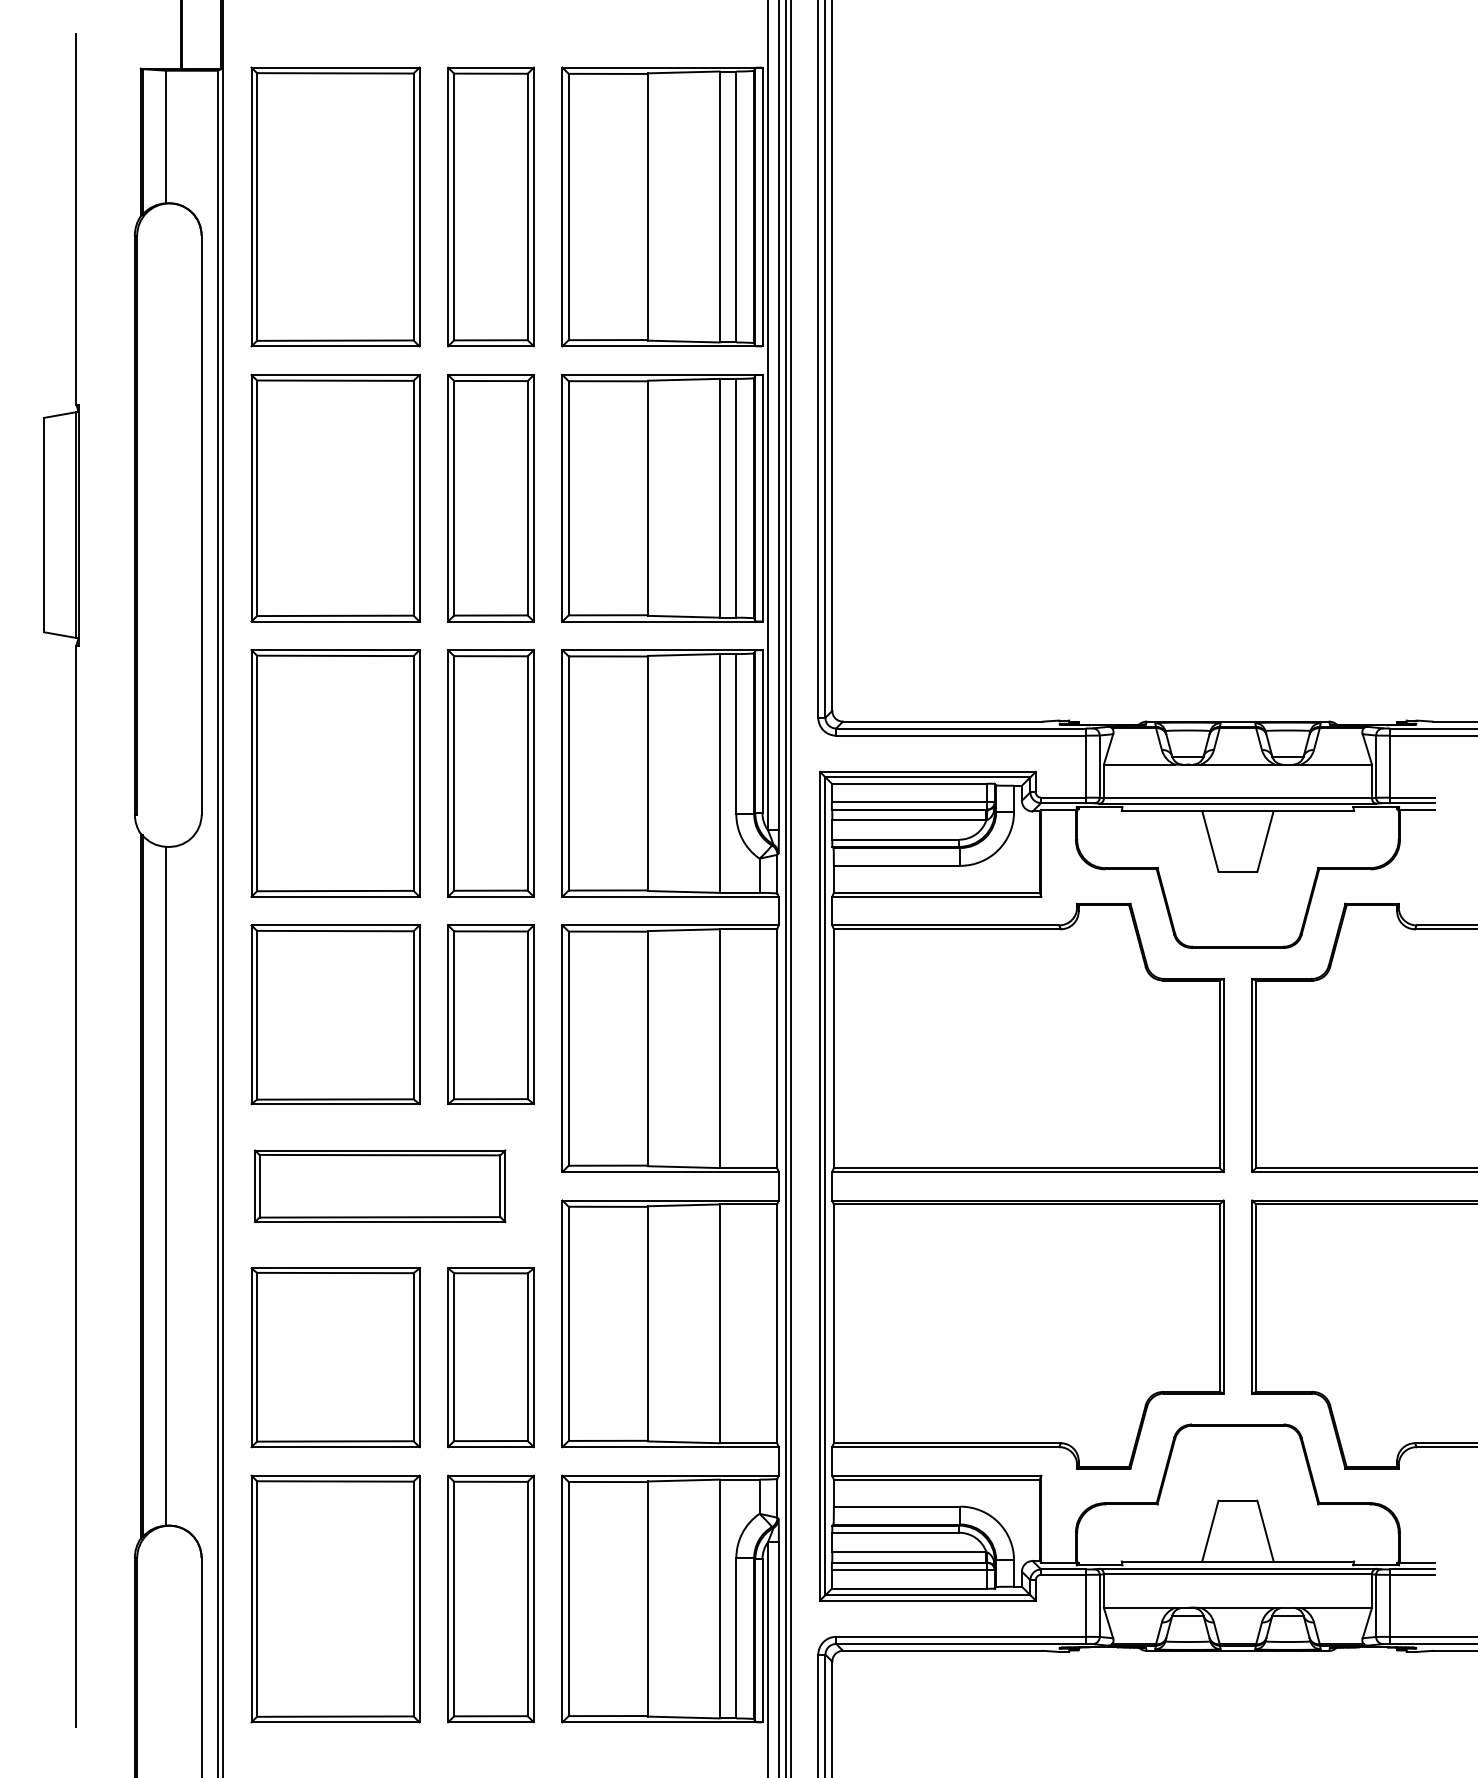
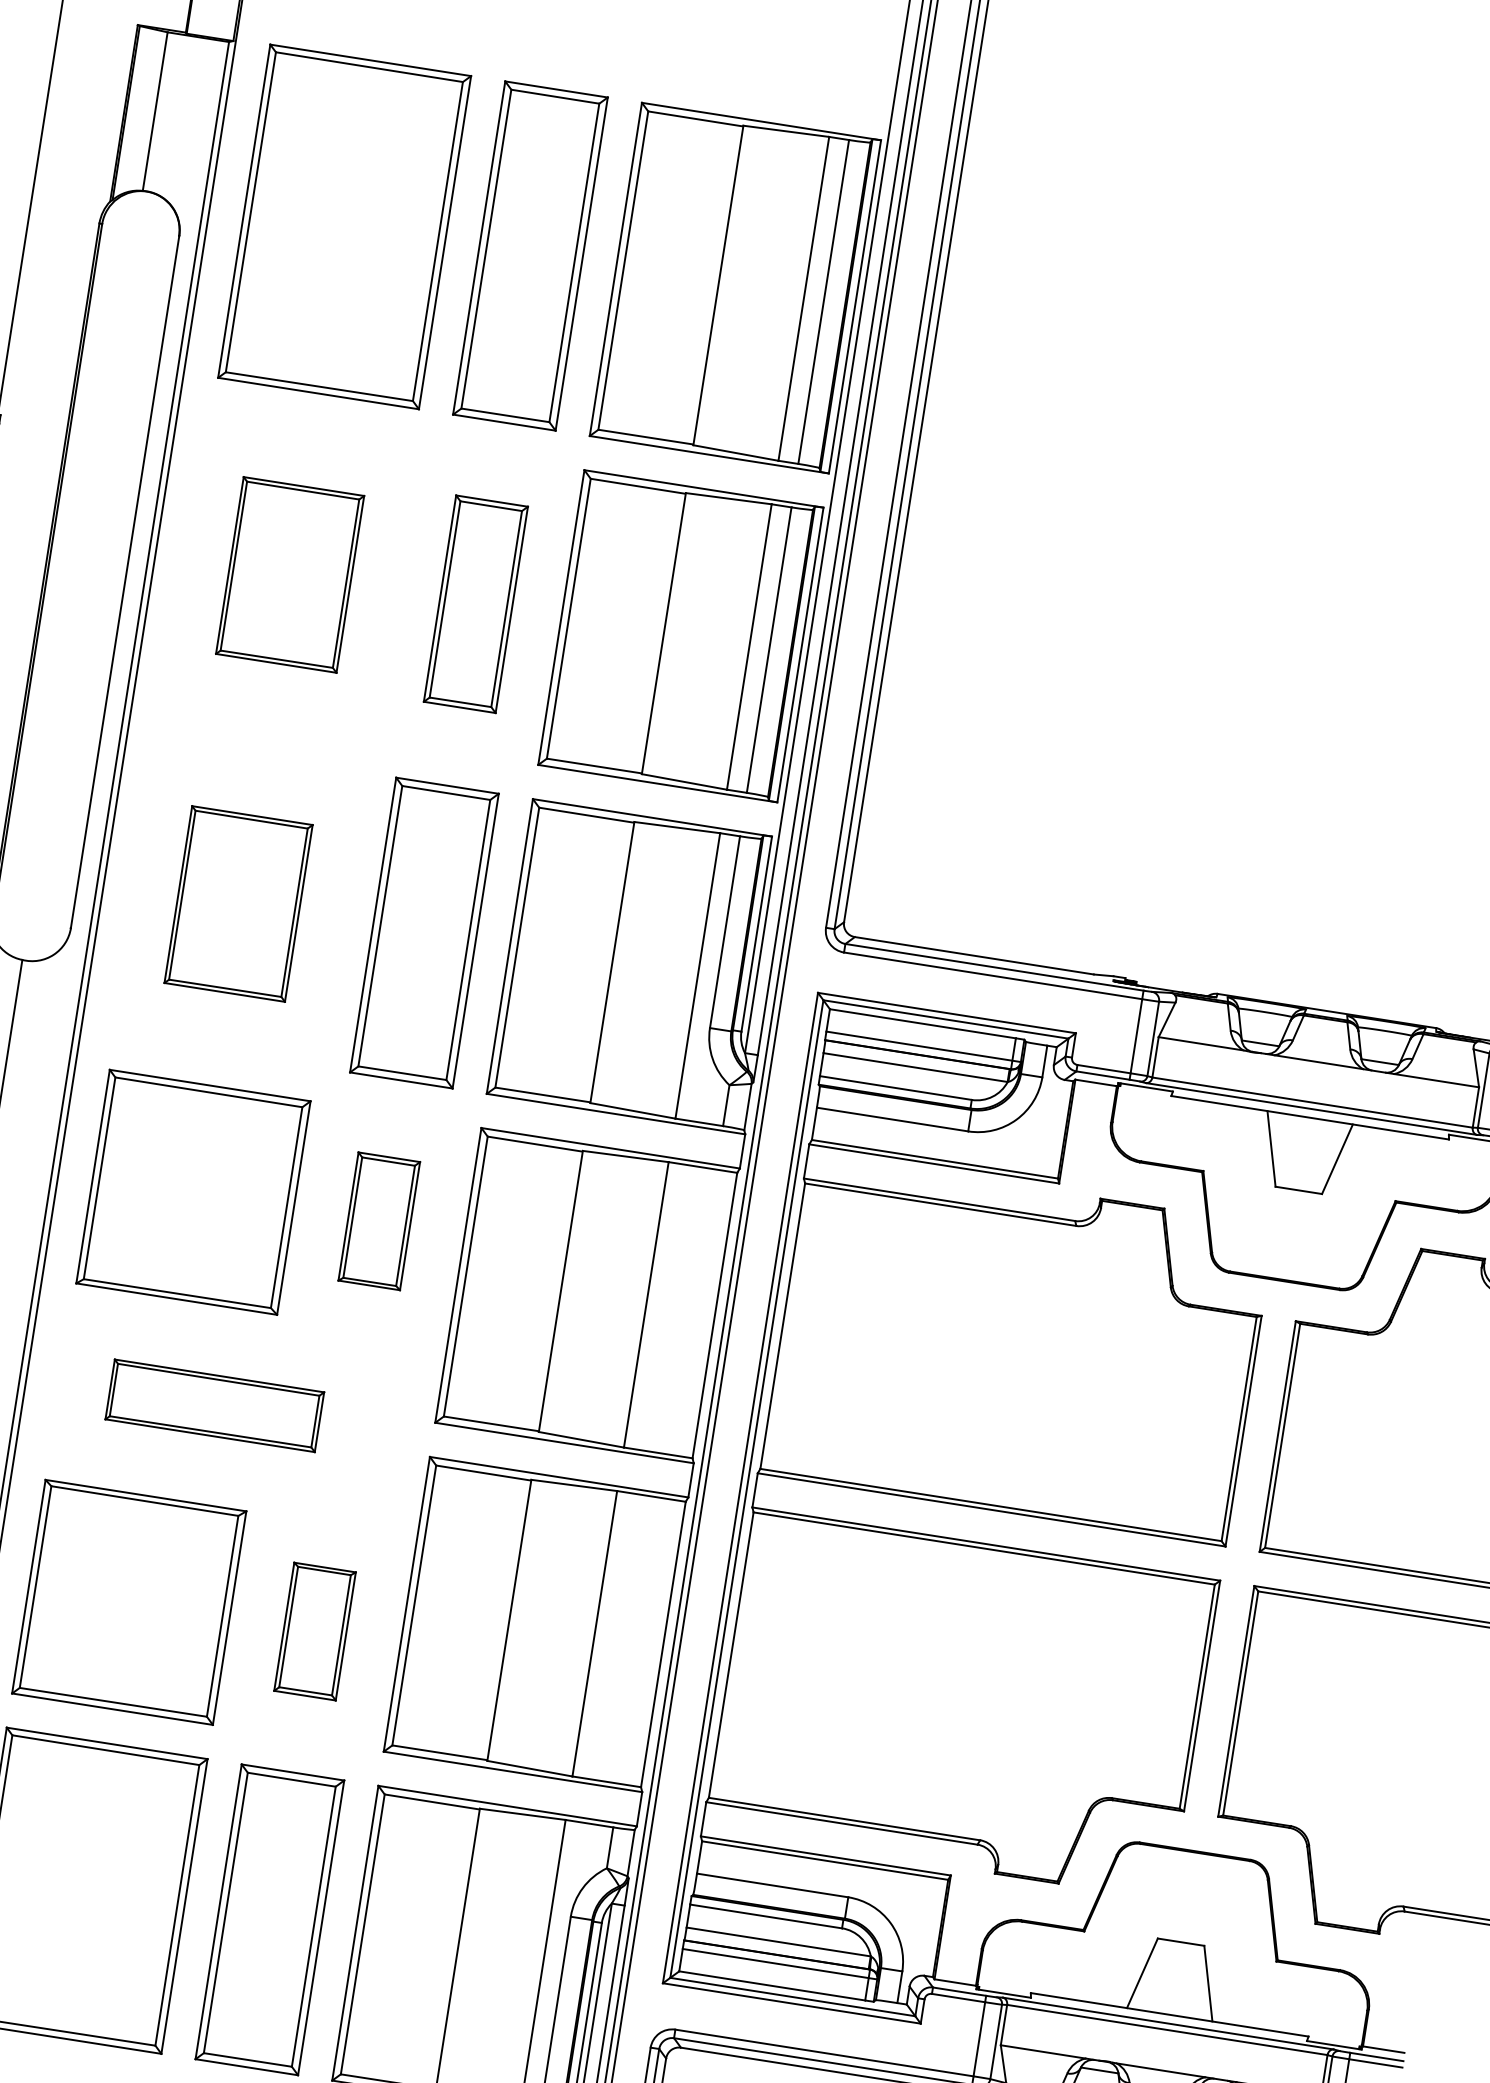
part: (335, 497) -> (290, 574), size x0.6
part: (490, 498) -> (475, 604), size x0.7
part: (335, 773) -> (238, 904), size x0.6
part: (490, 1014) -> (378, 1221), size x0.6
part: (380, 1186) -> (215, 1406), size x0.7
part: (490, 1357) -> (314, 1631), size x0.6

